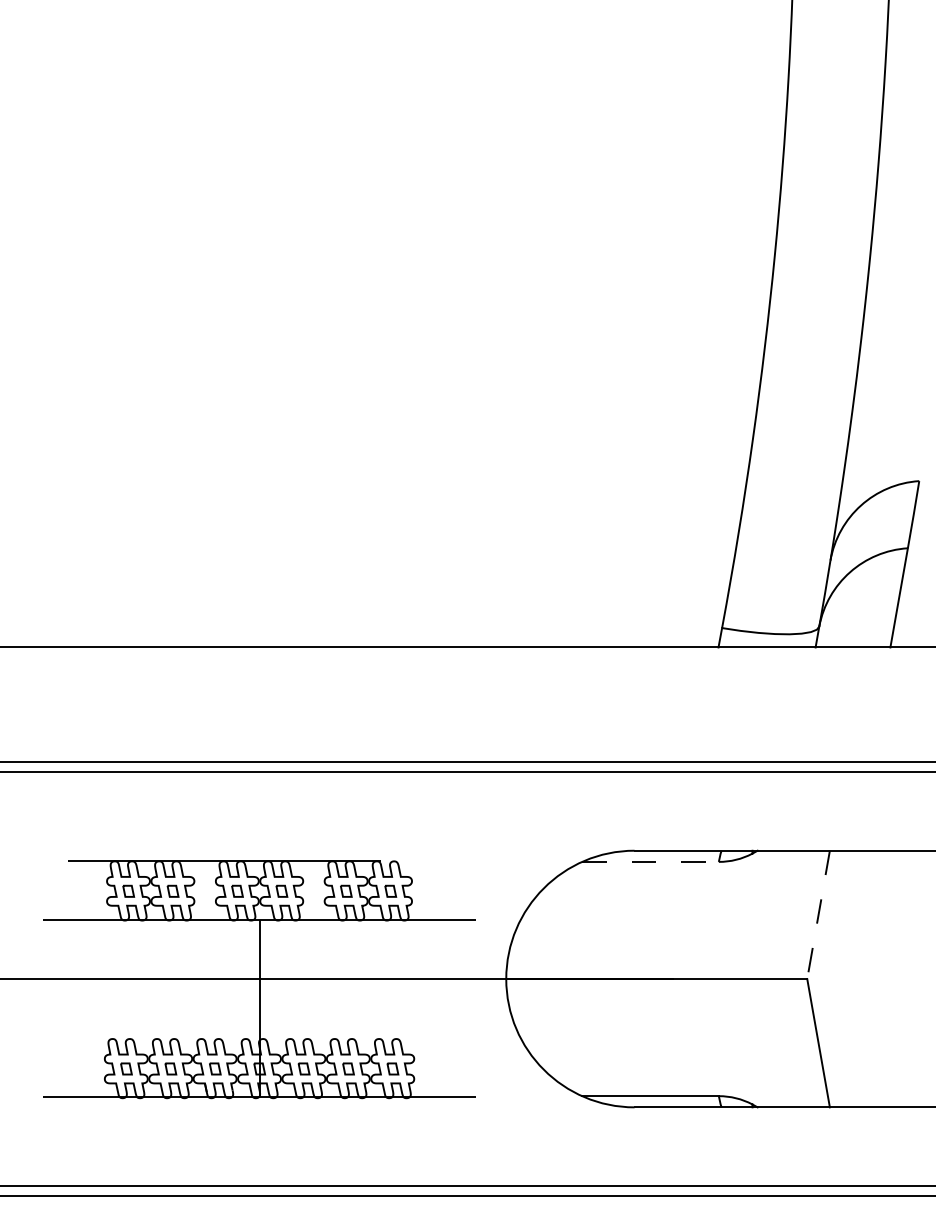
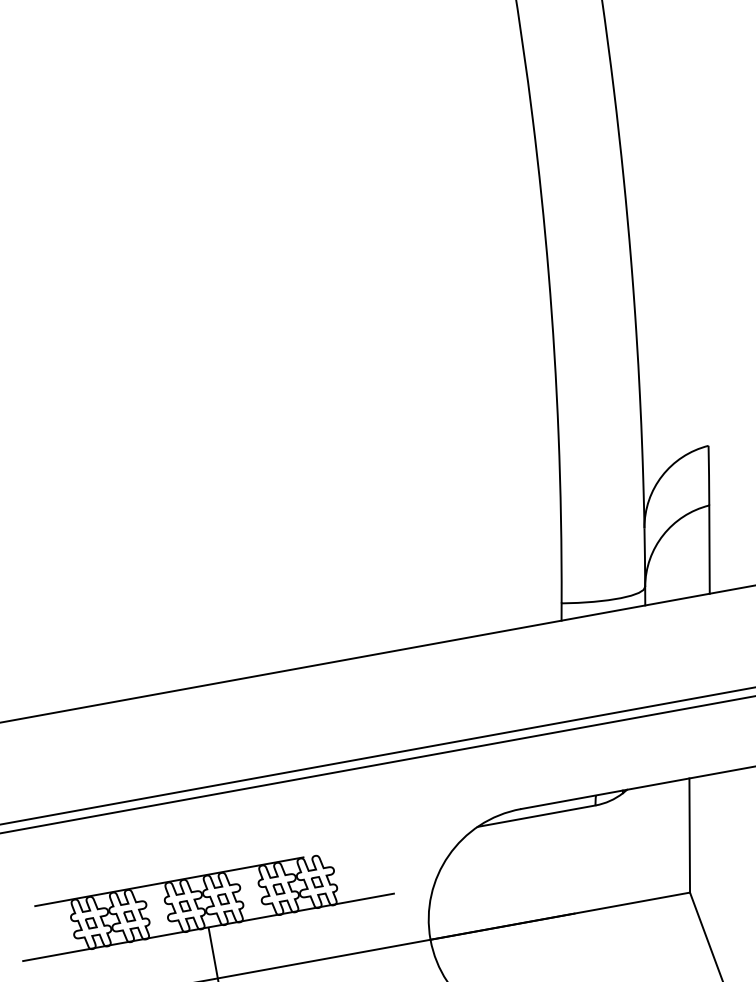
line: (651, 861) -> (537, 815), dashed -> solid
line: (818, 915) -> (689, 836), dashed -> solid

